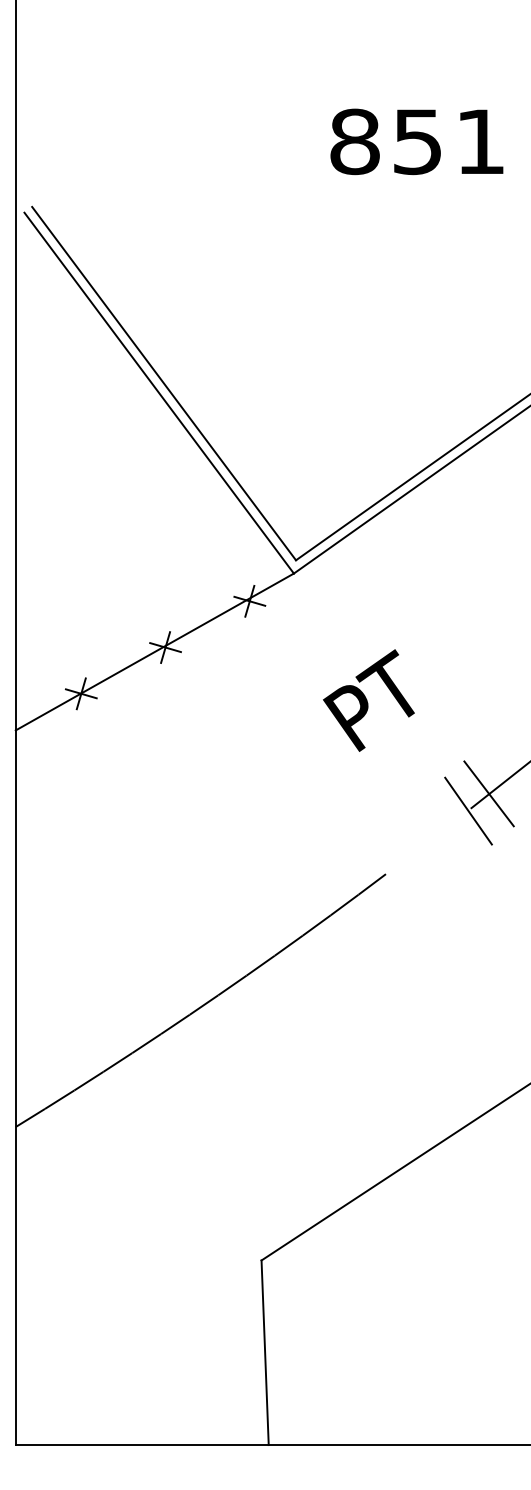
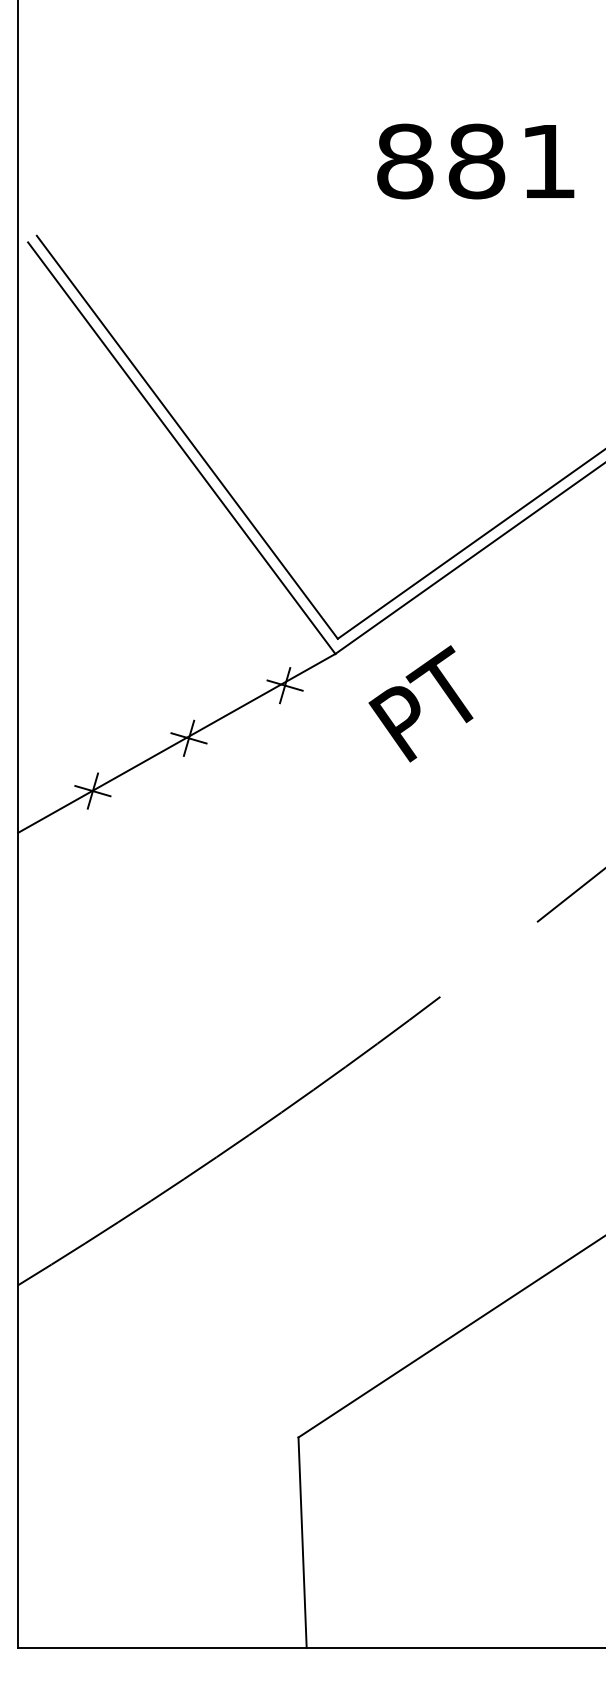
text: (417, 141) -> (476, 161), 851 -> 881
text: (368, 700) -> (420, 703), moved
line: (488, 794) -> (557, 905), removed
line: (468, 810) -> (534, 924), removed

